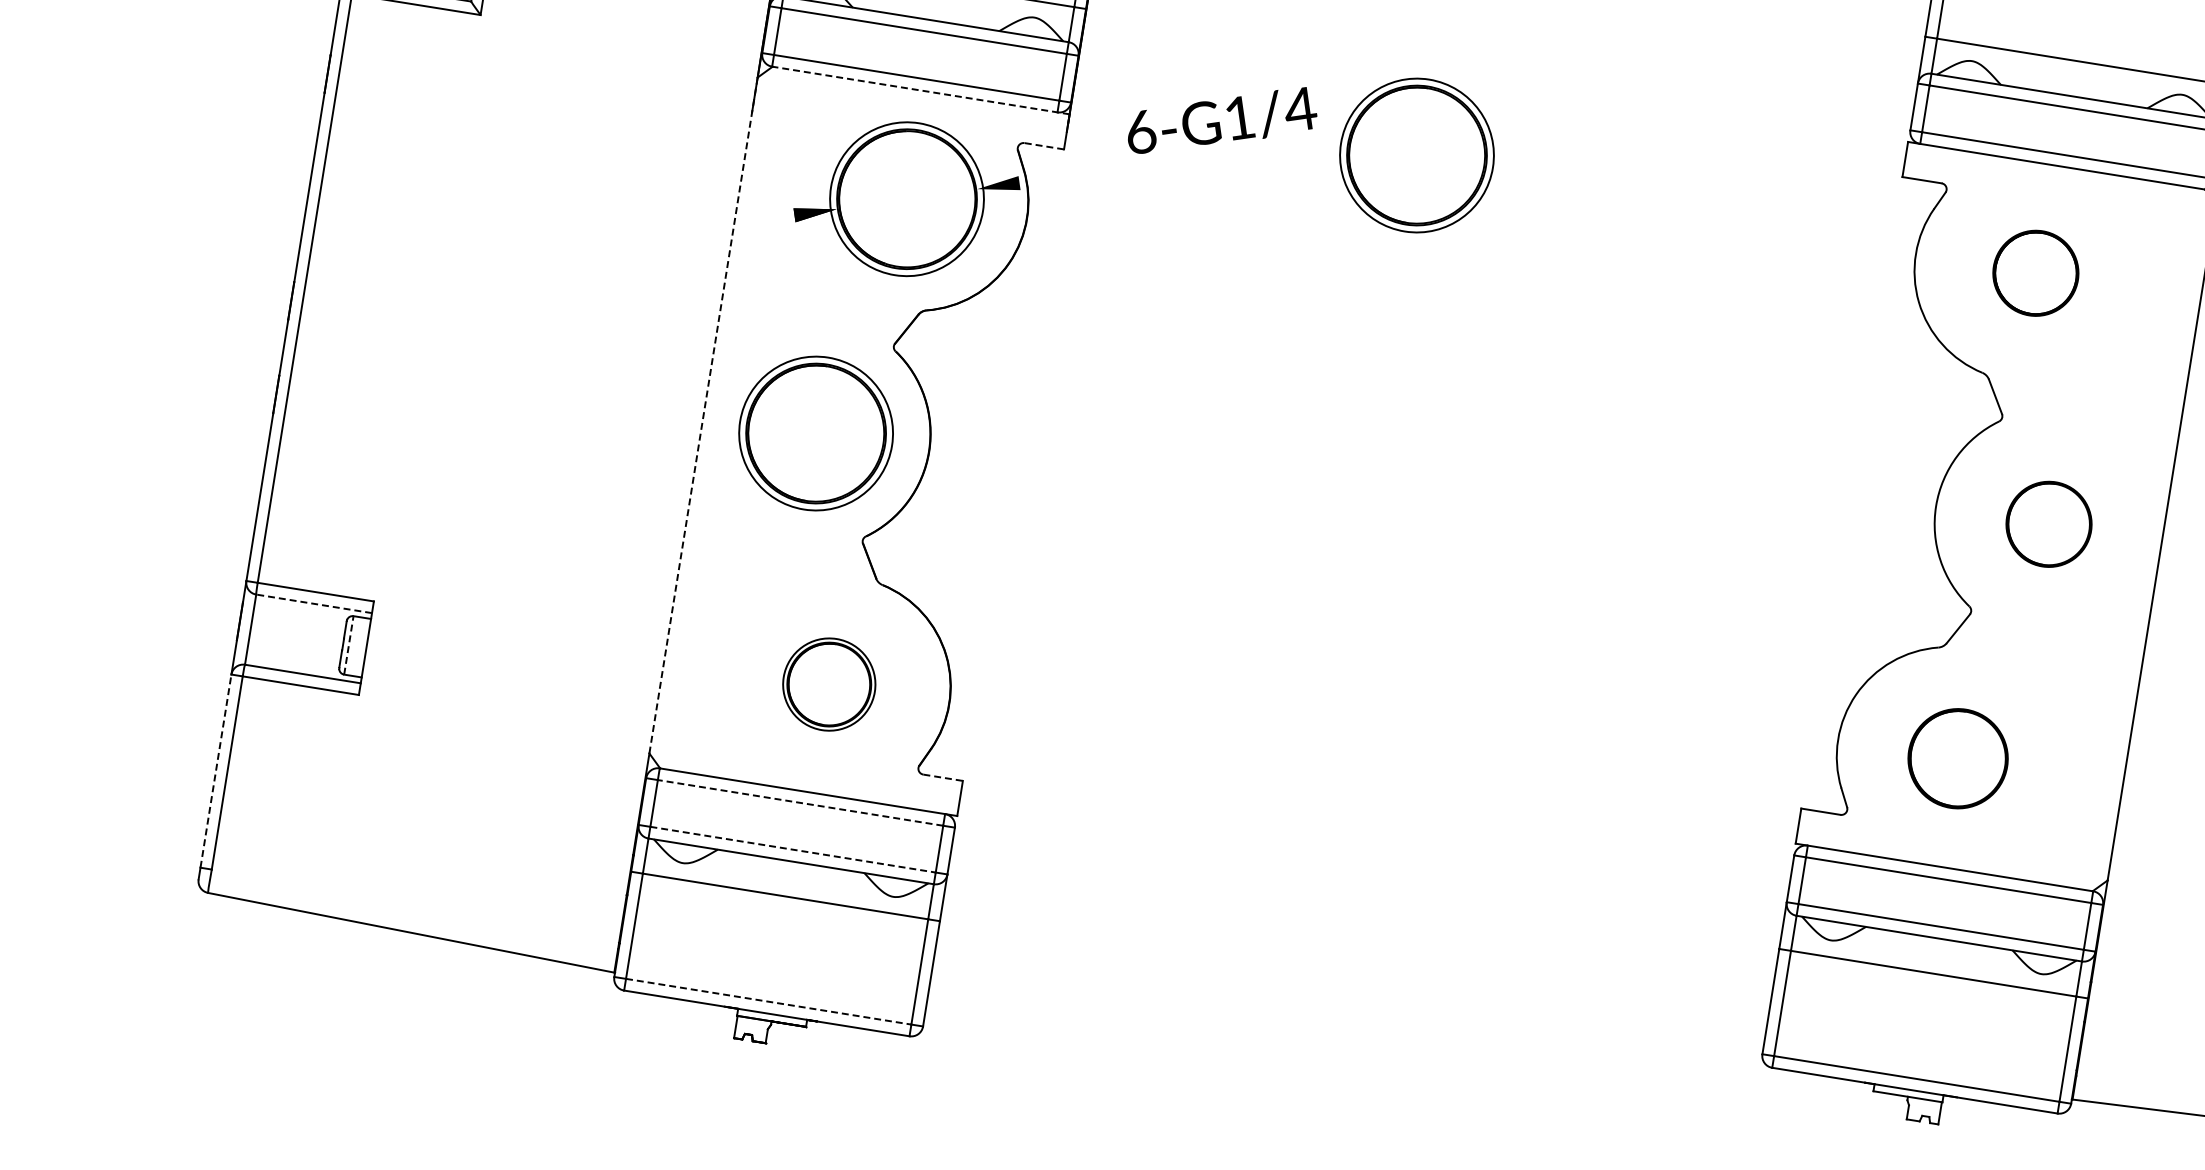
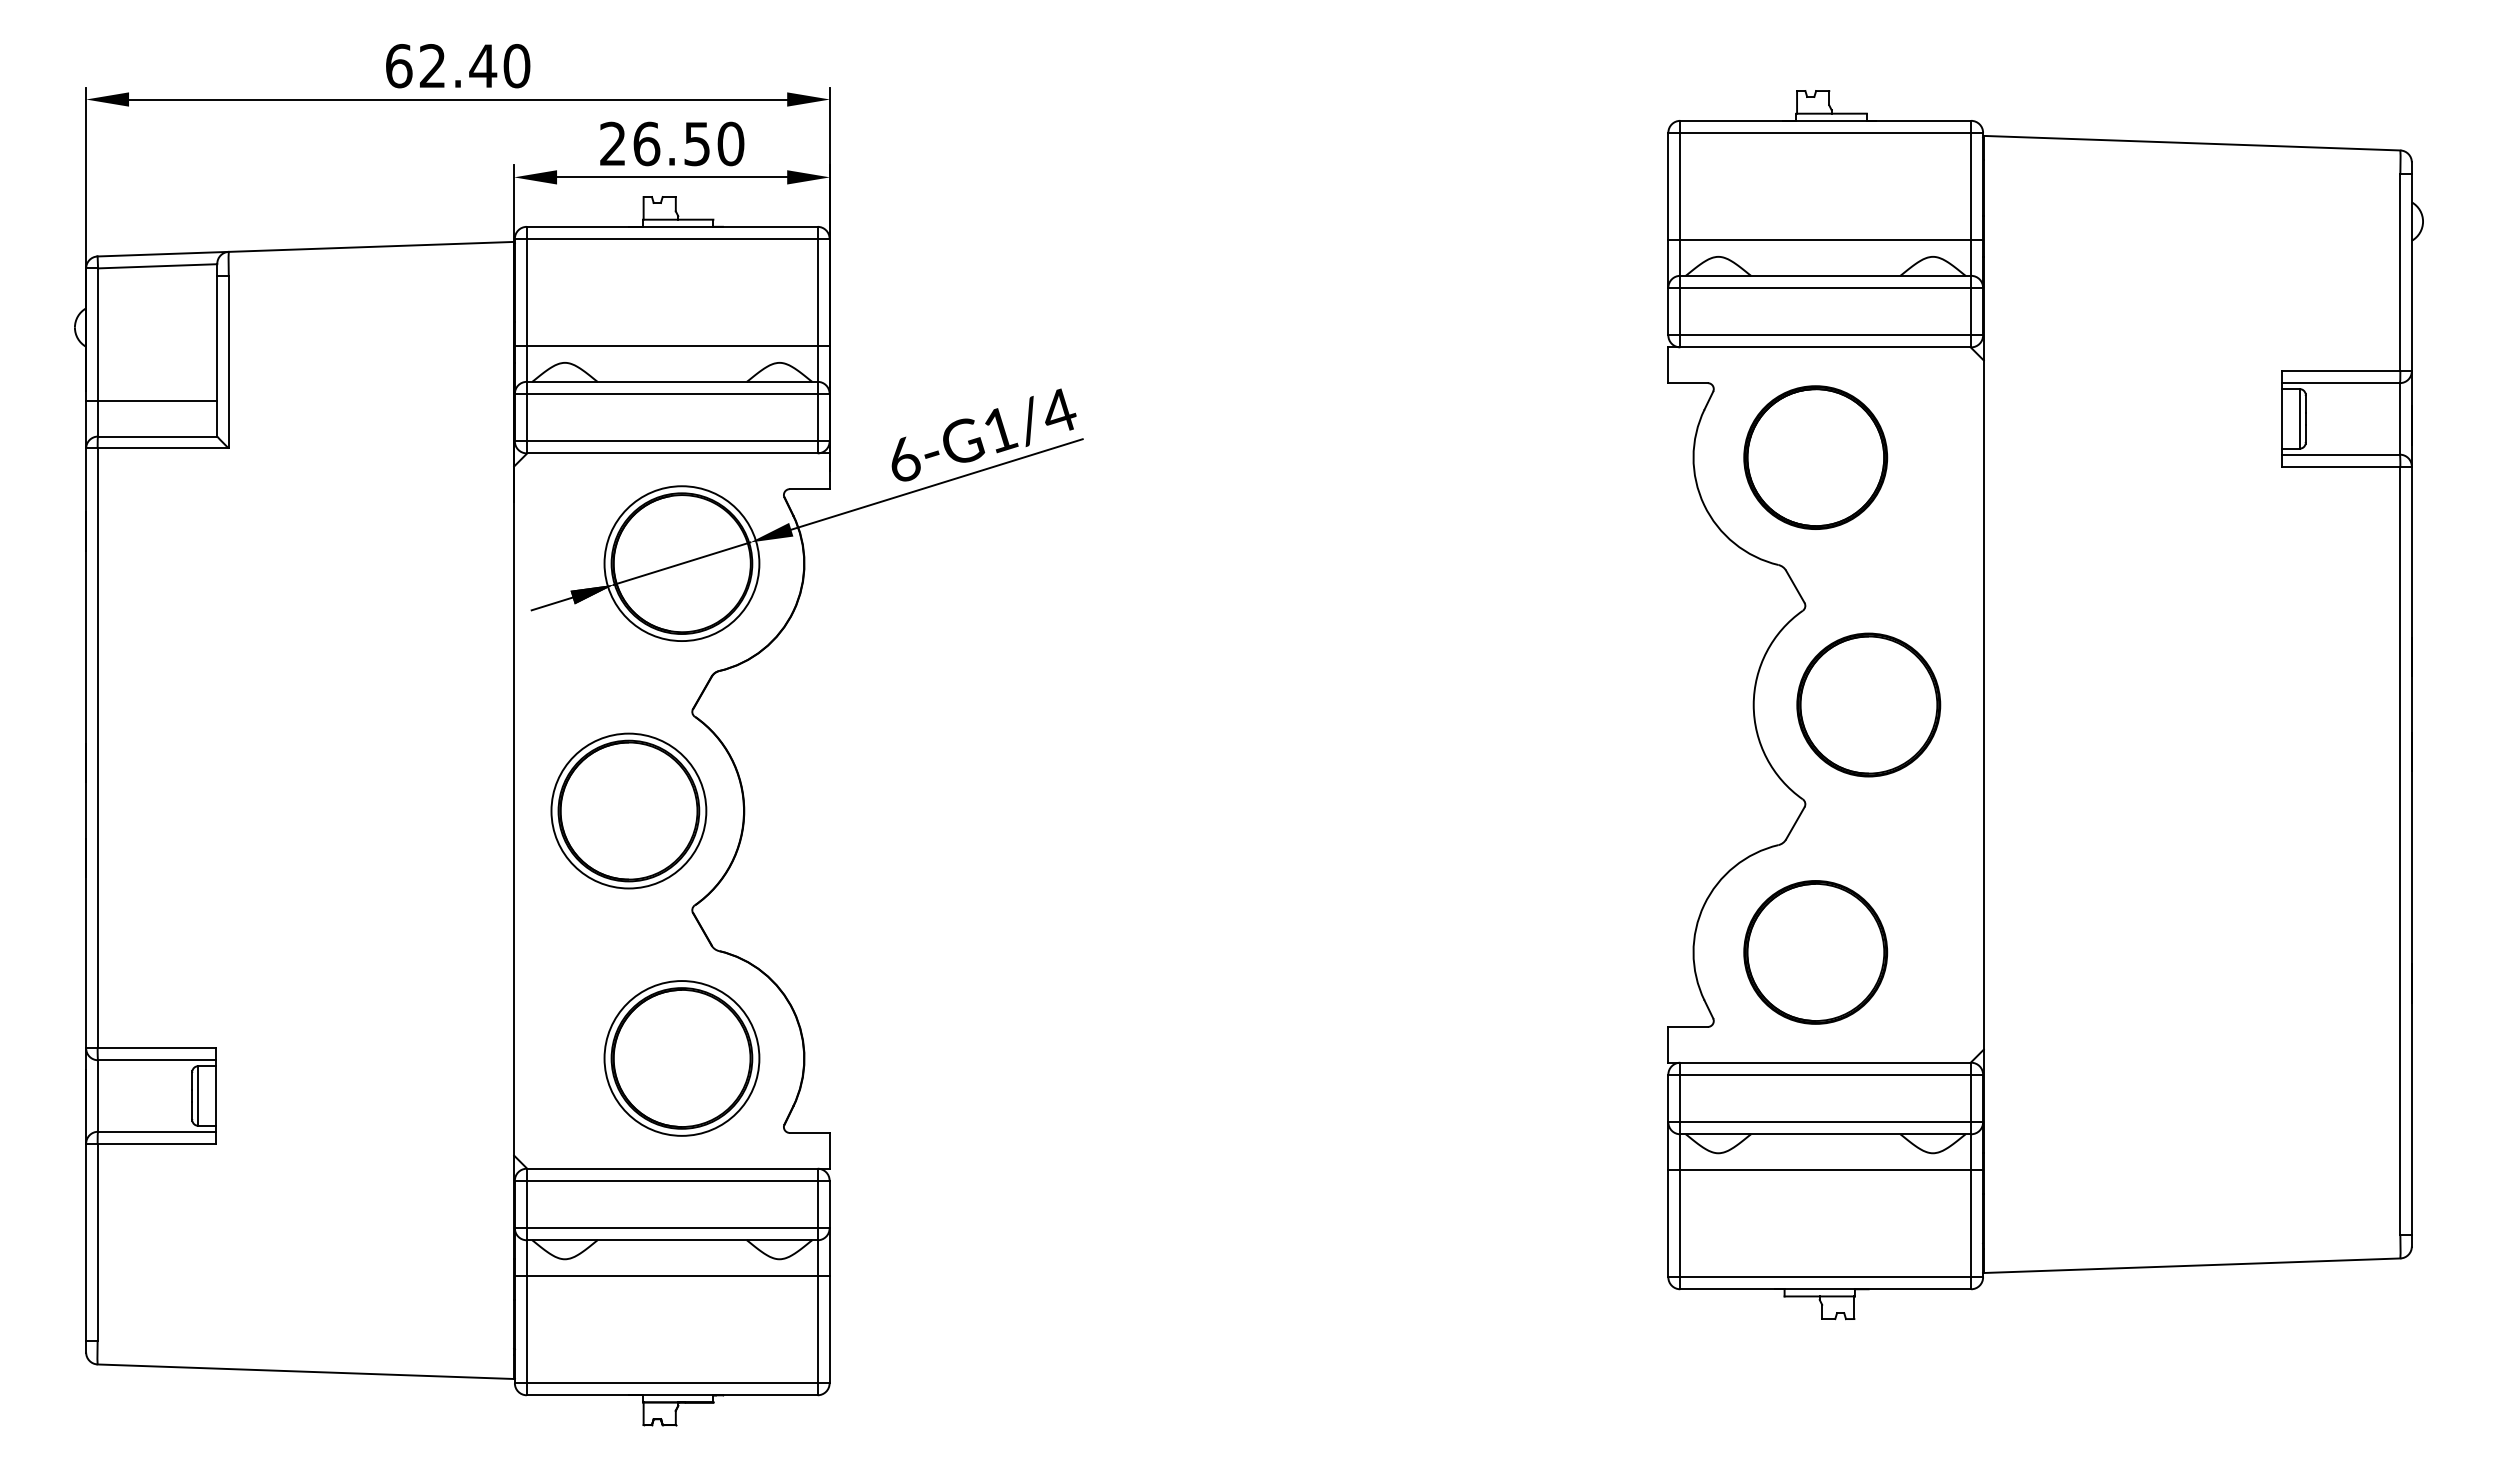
line: (920, 90) -> (678, 453), dashed -> solid
line: (1043, 146) -> (809, 489), dashed -> solid
part: (1416, 154) -> (1181, 438), removed
line: (1169, 161) -> (936, 484), added
line: (906, 198) -> (681, 563), added
line: (772, 217) -> (551, 603), added
part: (2035, 273) -> (1815, 457), size x1.67
line: (703, 416) -> (514, 811), dashed -> solid
part: (2048, 523) -> (1868, 704), size x1.67
line: (313, 604) -> (156, 1060), dashed -> solid
line: (349, 645) -> (198, 1096), dashed -> solid
part: (828, 684) -> (681, 1058), size x1.67
part: (1957, 758) -> (1815, 952), size x1.43
line: (216, 770) -> (86, 1241), dashed -> solid
line: (943, 777) -> (810, 1132), dashed -> solid
line: (799, 802) -> (671, 1180), dashed -> solid
line: (793, 849) -> (672, 1228), dashed -> solid
line: (768, 1001) -> (672, 1383), dashed -> solid

